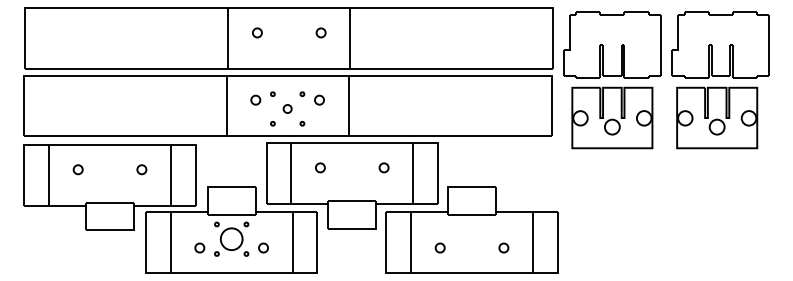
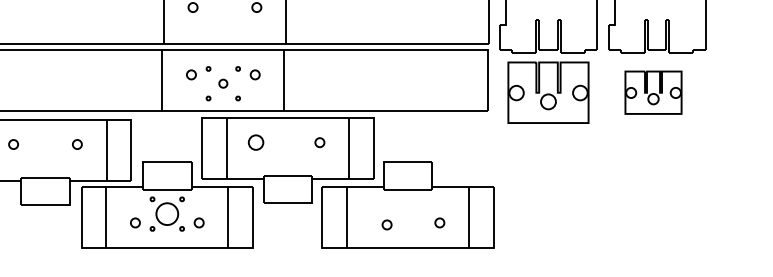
part: (717, 117) -> (653, 92), size x0.7
part: (320, 167) -> (256, 142), size x1.6
part: (439, 247) -> (386, 224), moved

